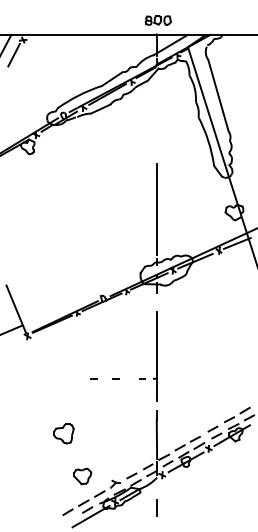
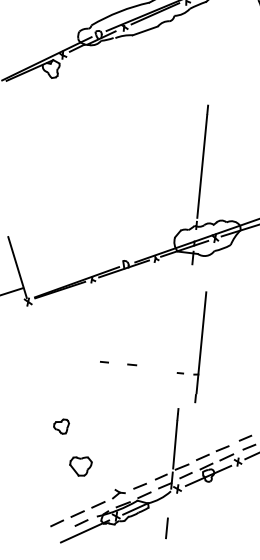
part: (156, 356) -> (200, 347), moved
part: (63, 433) -> (60, 425), size x0.6
part: (82, 476) -> (80, 466), moved

